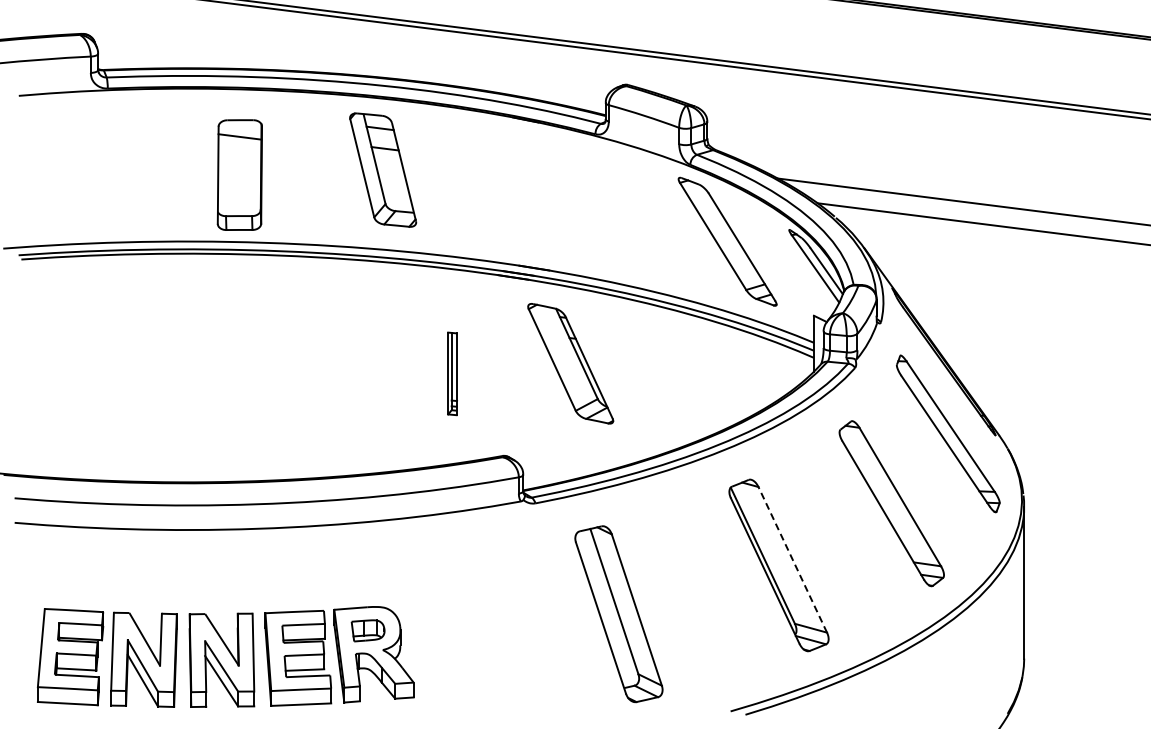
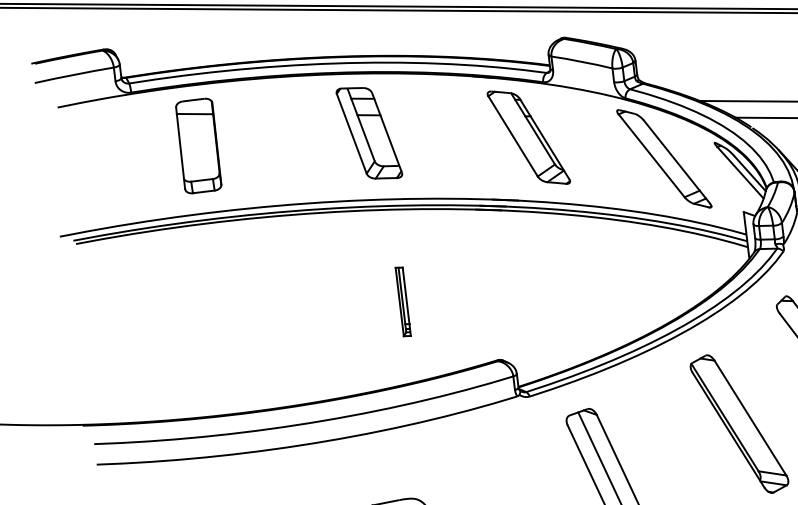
part: (239, 174) -> (198, 145), moved
part: (570, 363) -> (528, 137), moved
part: (452, 373) -> (403, 301), moved
line: (792, 559) -> (750, 417), dashed -> solid

